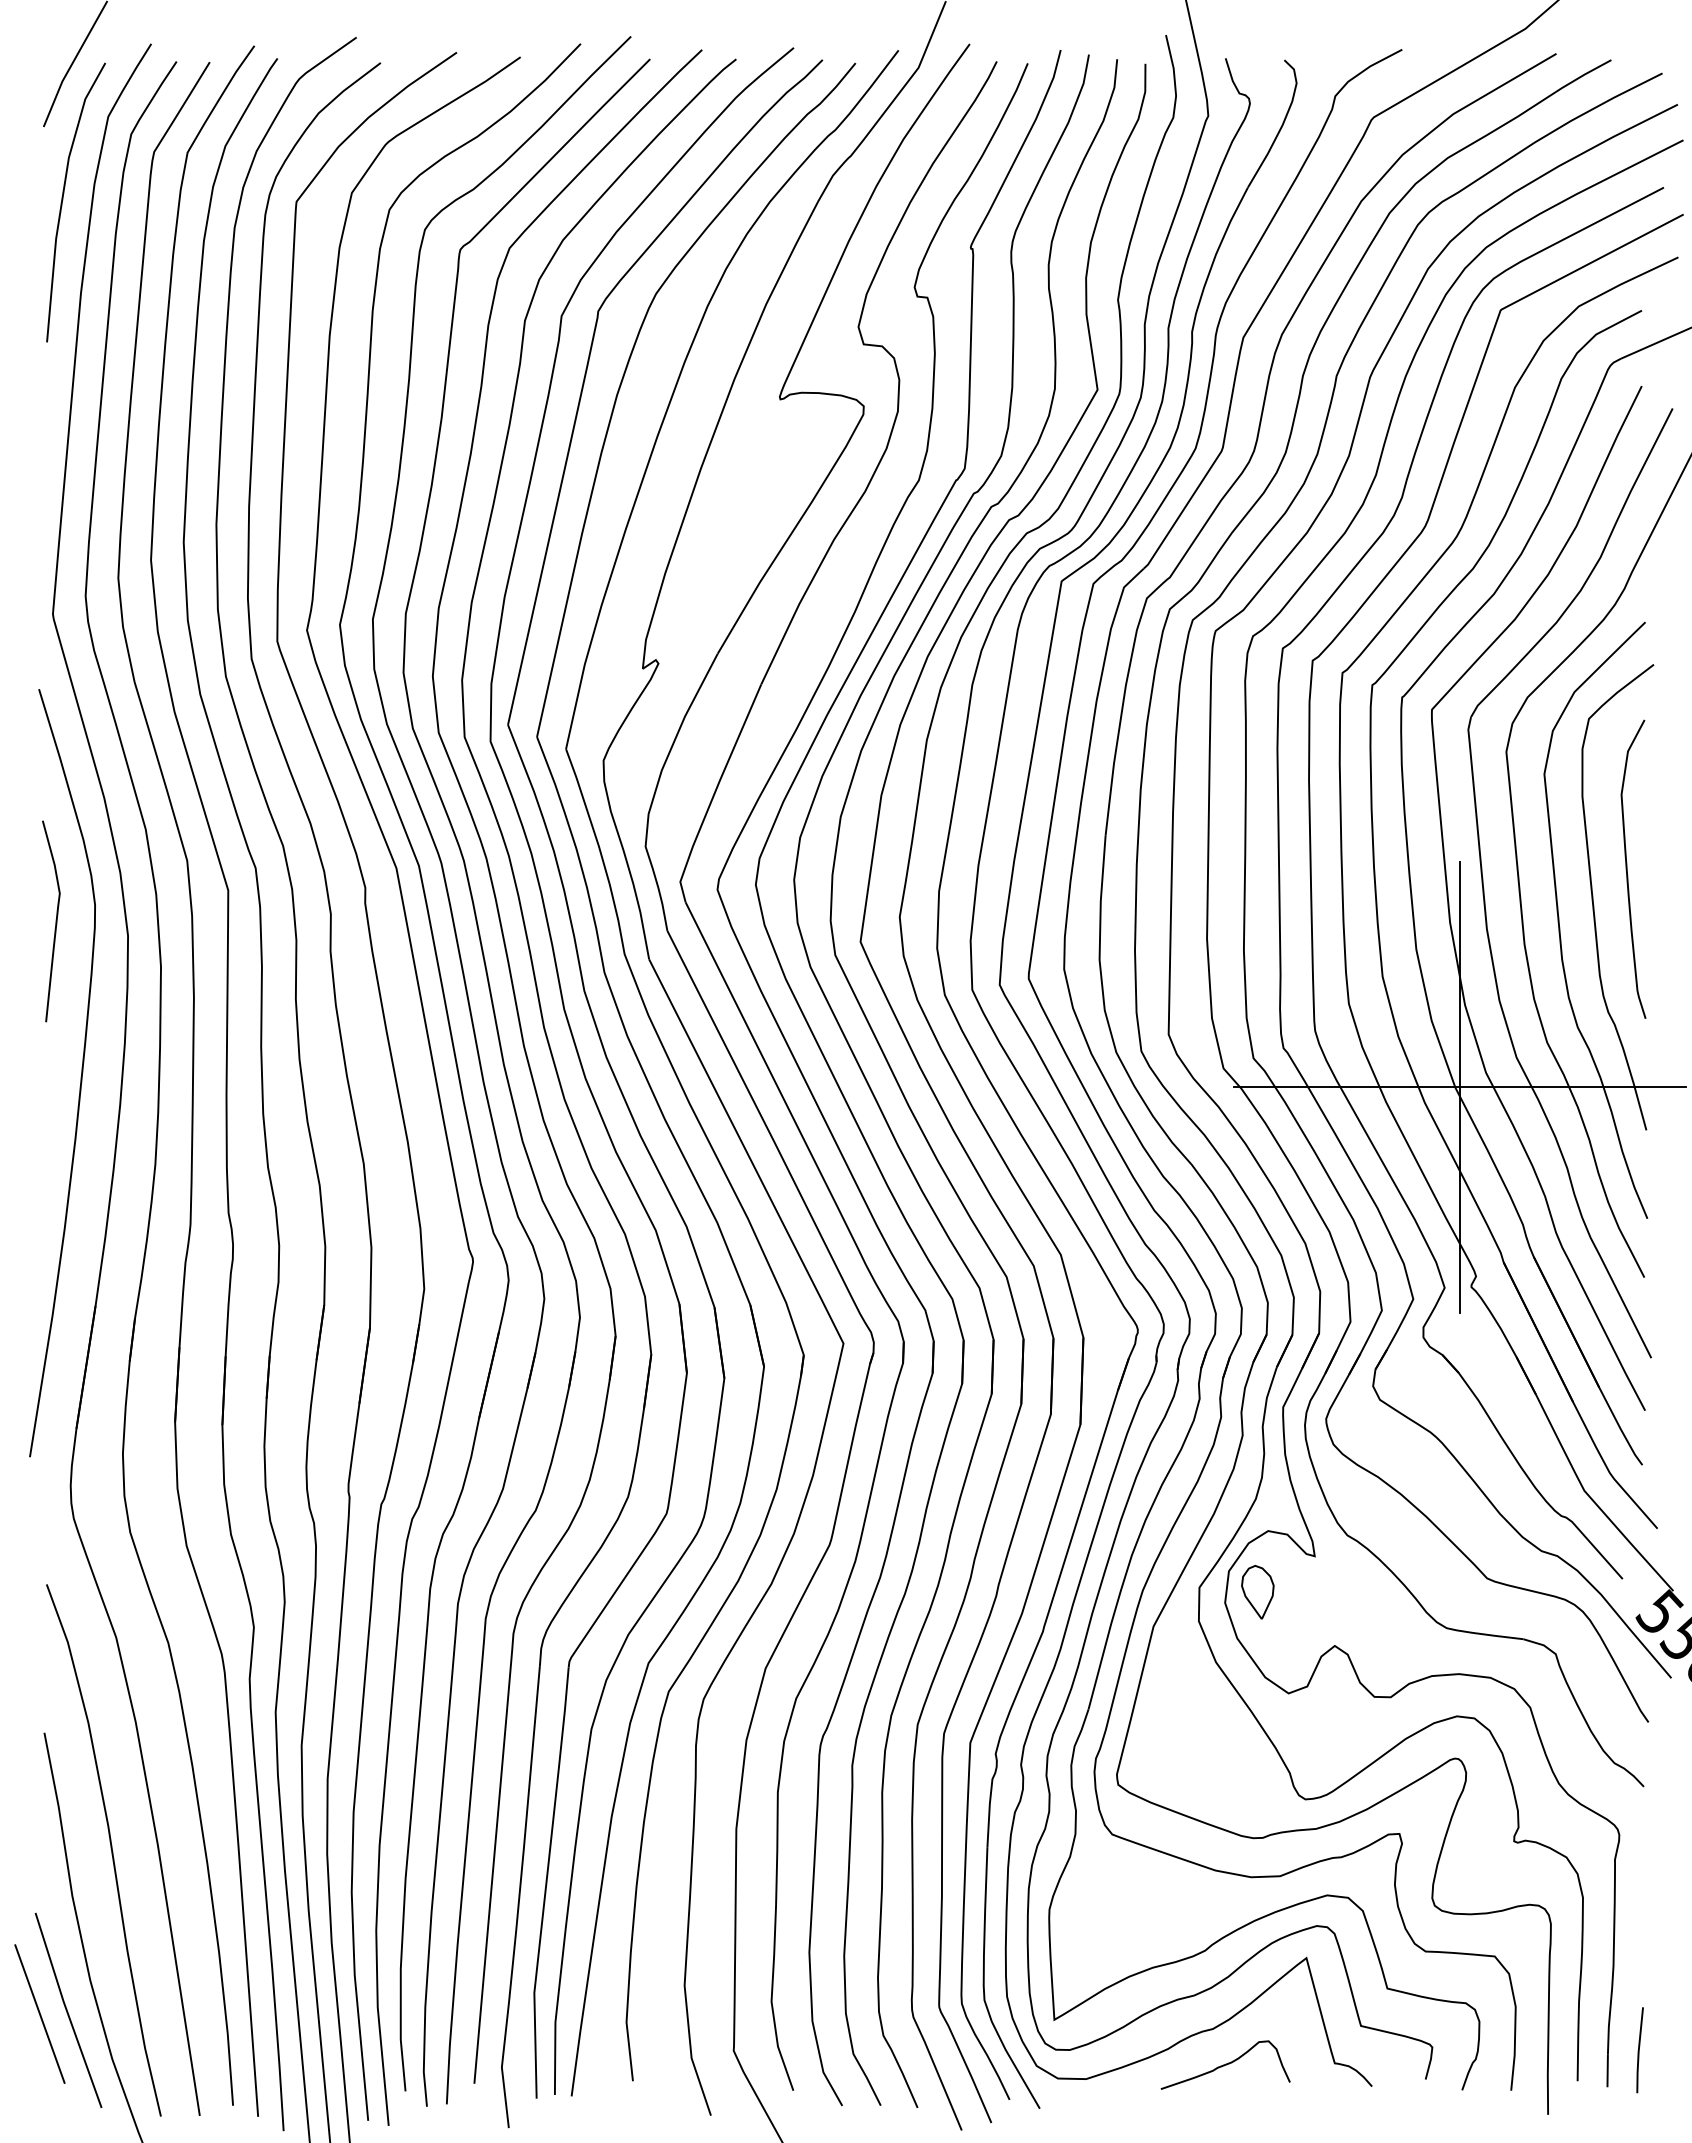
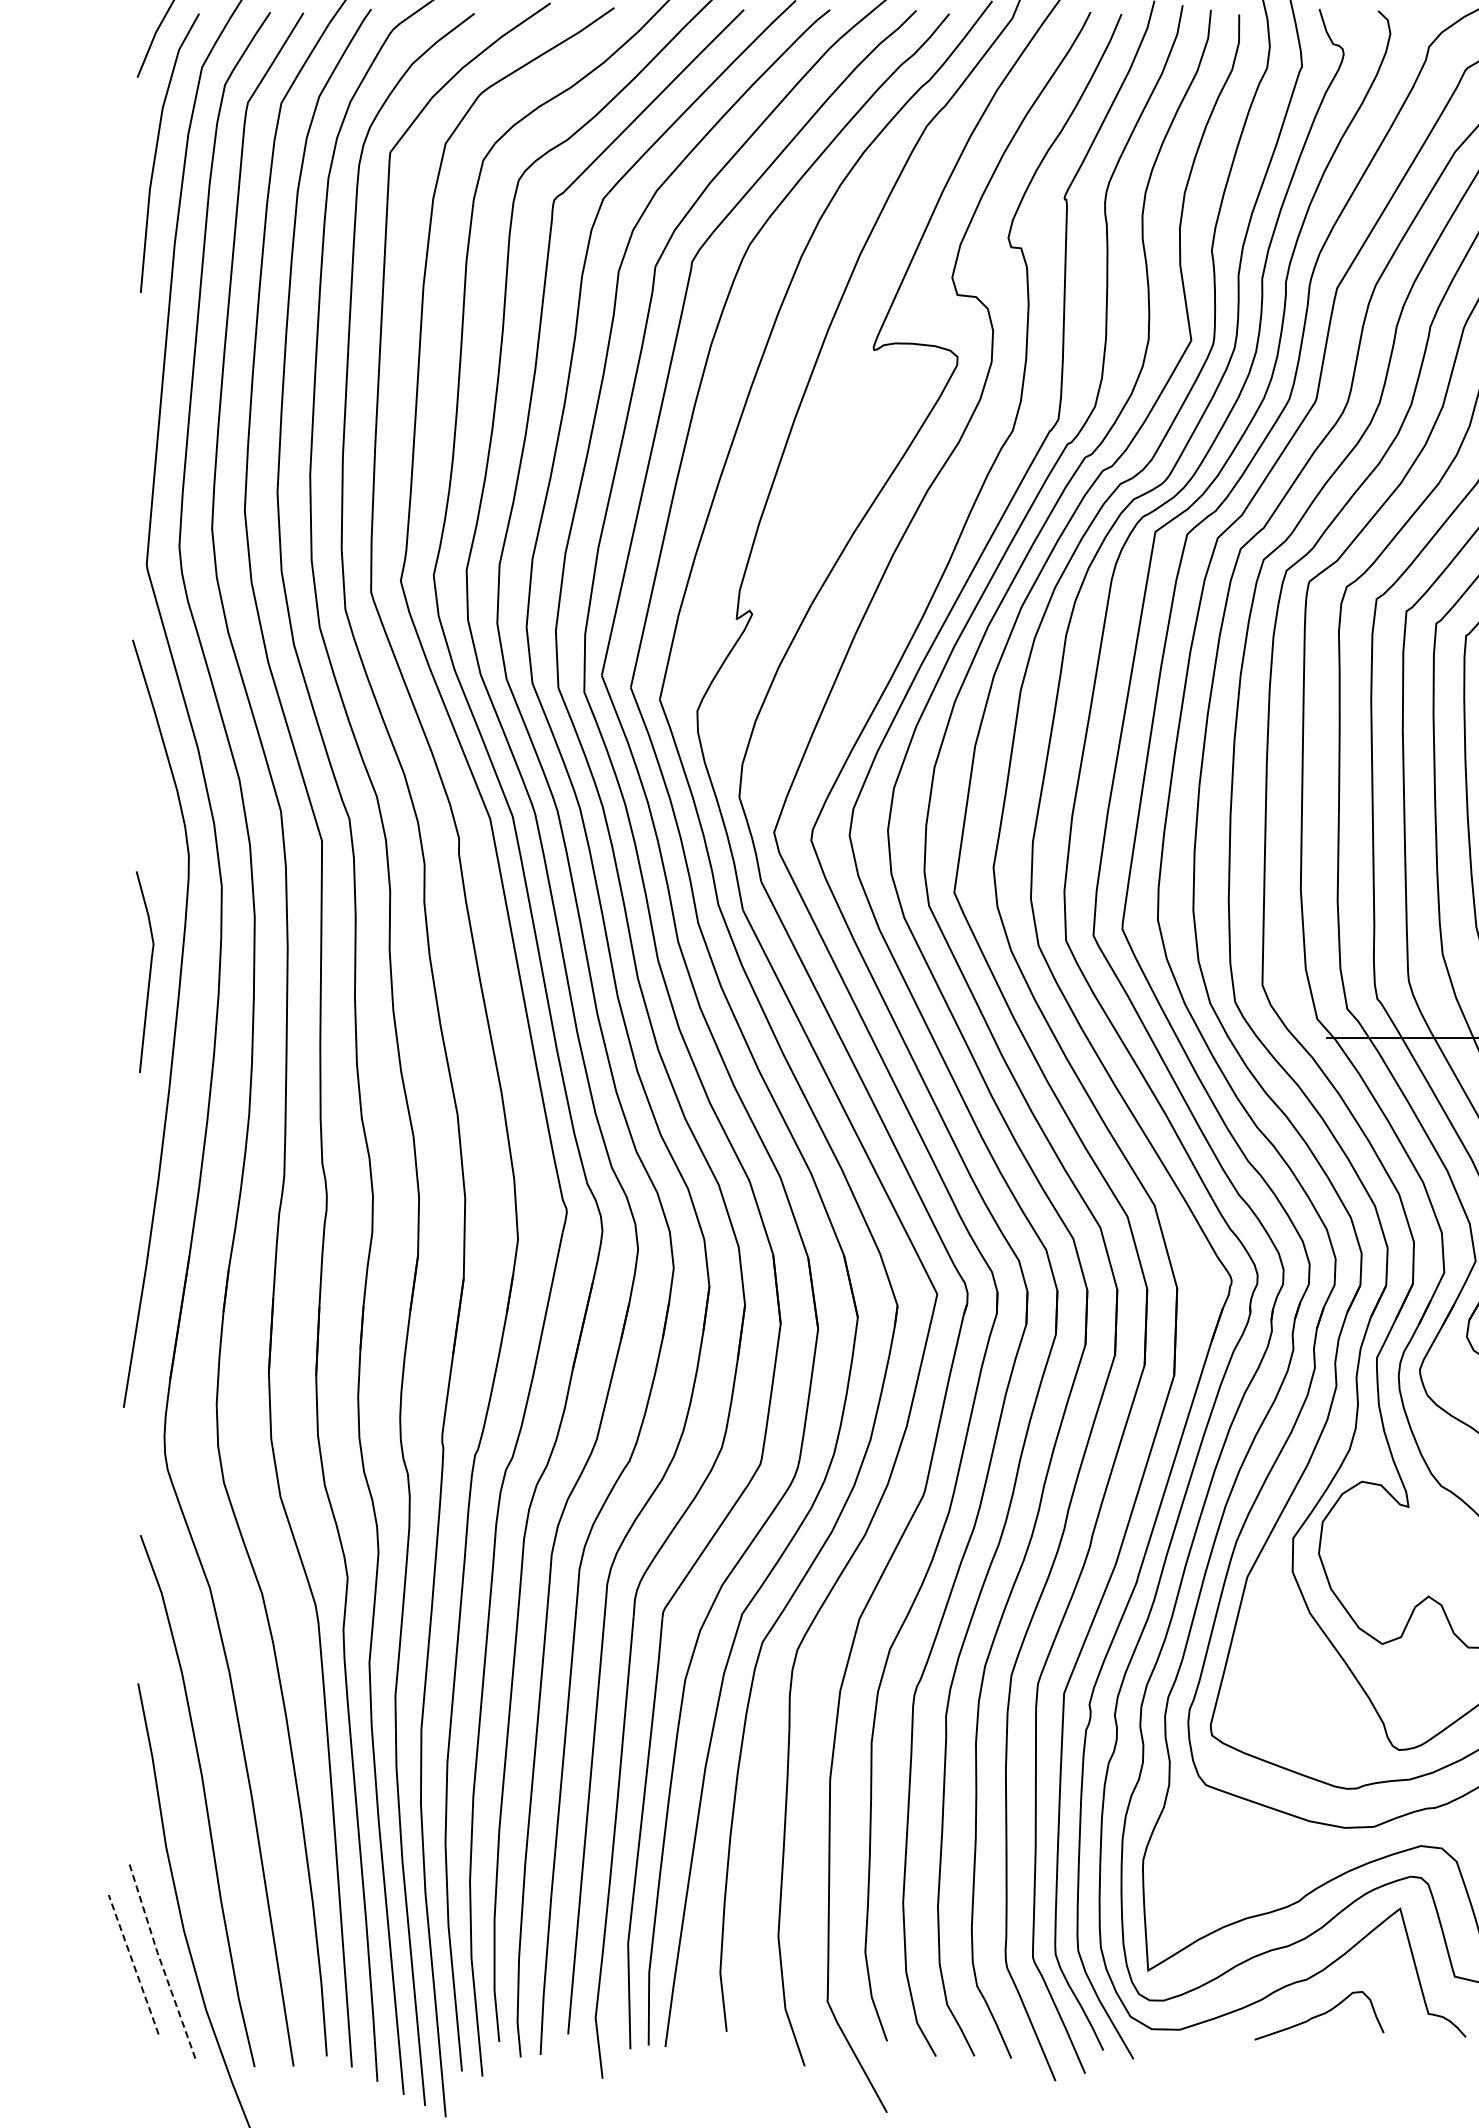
curve: (55, 921) -> (149, 972), moved
part: (1257, 1592) -> (1351, 1543), removed
line: (66, 2010) -> (160, 1961), solid -> dashed
line: (39, 2013) -> (133, 1964), solid -> dashed

